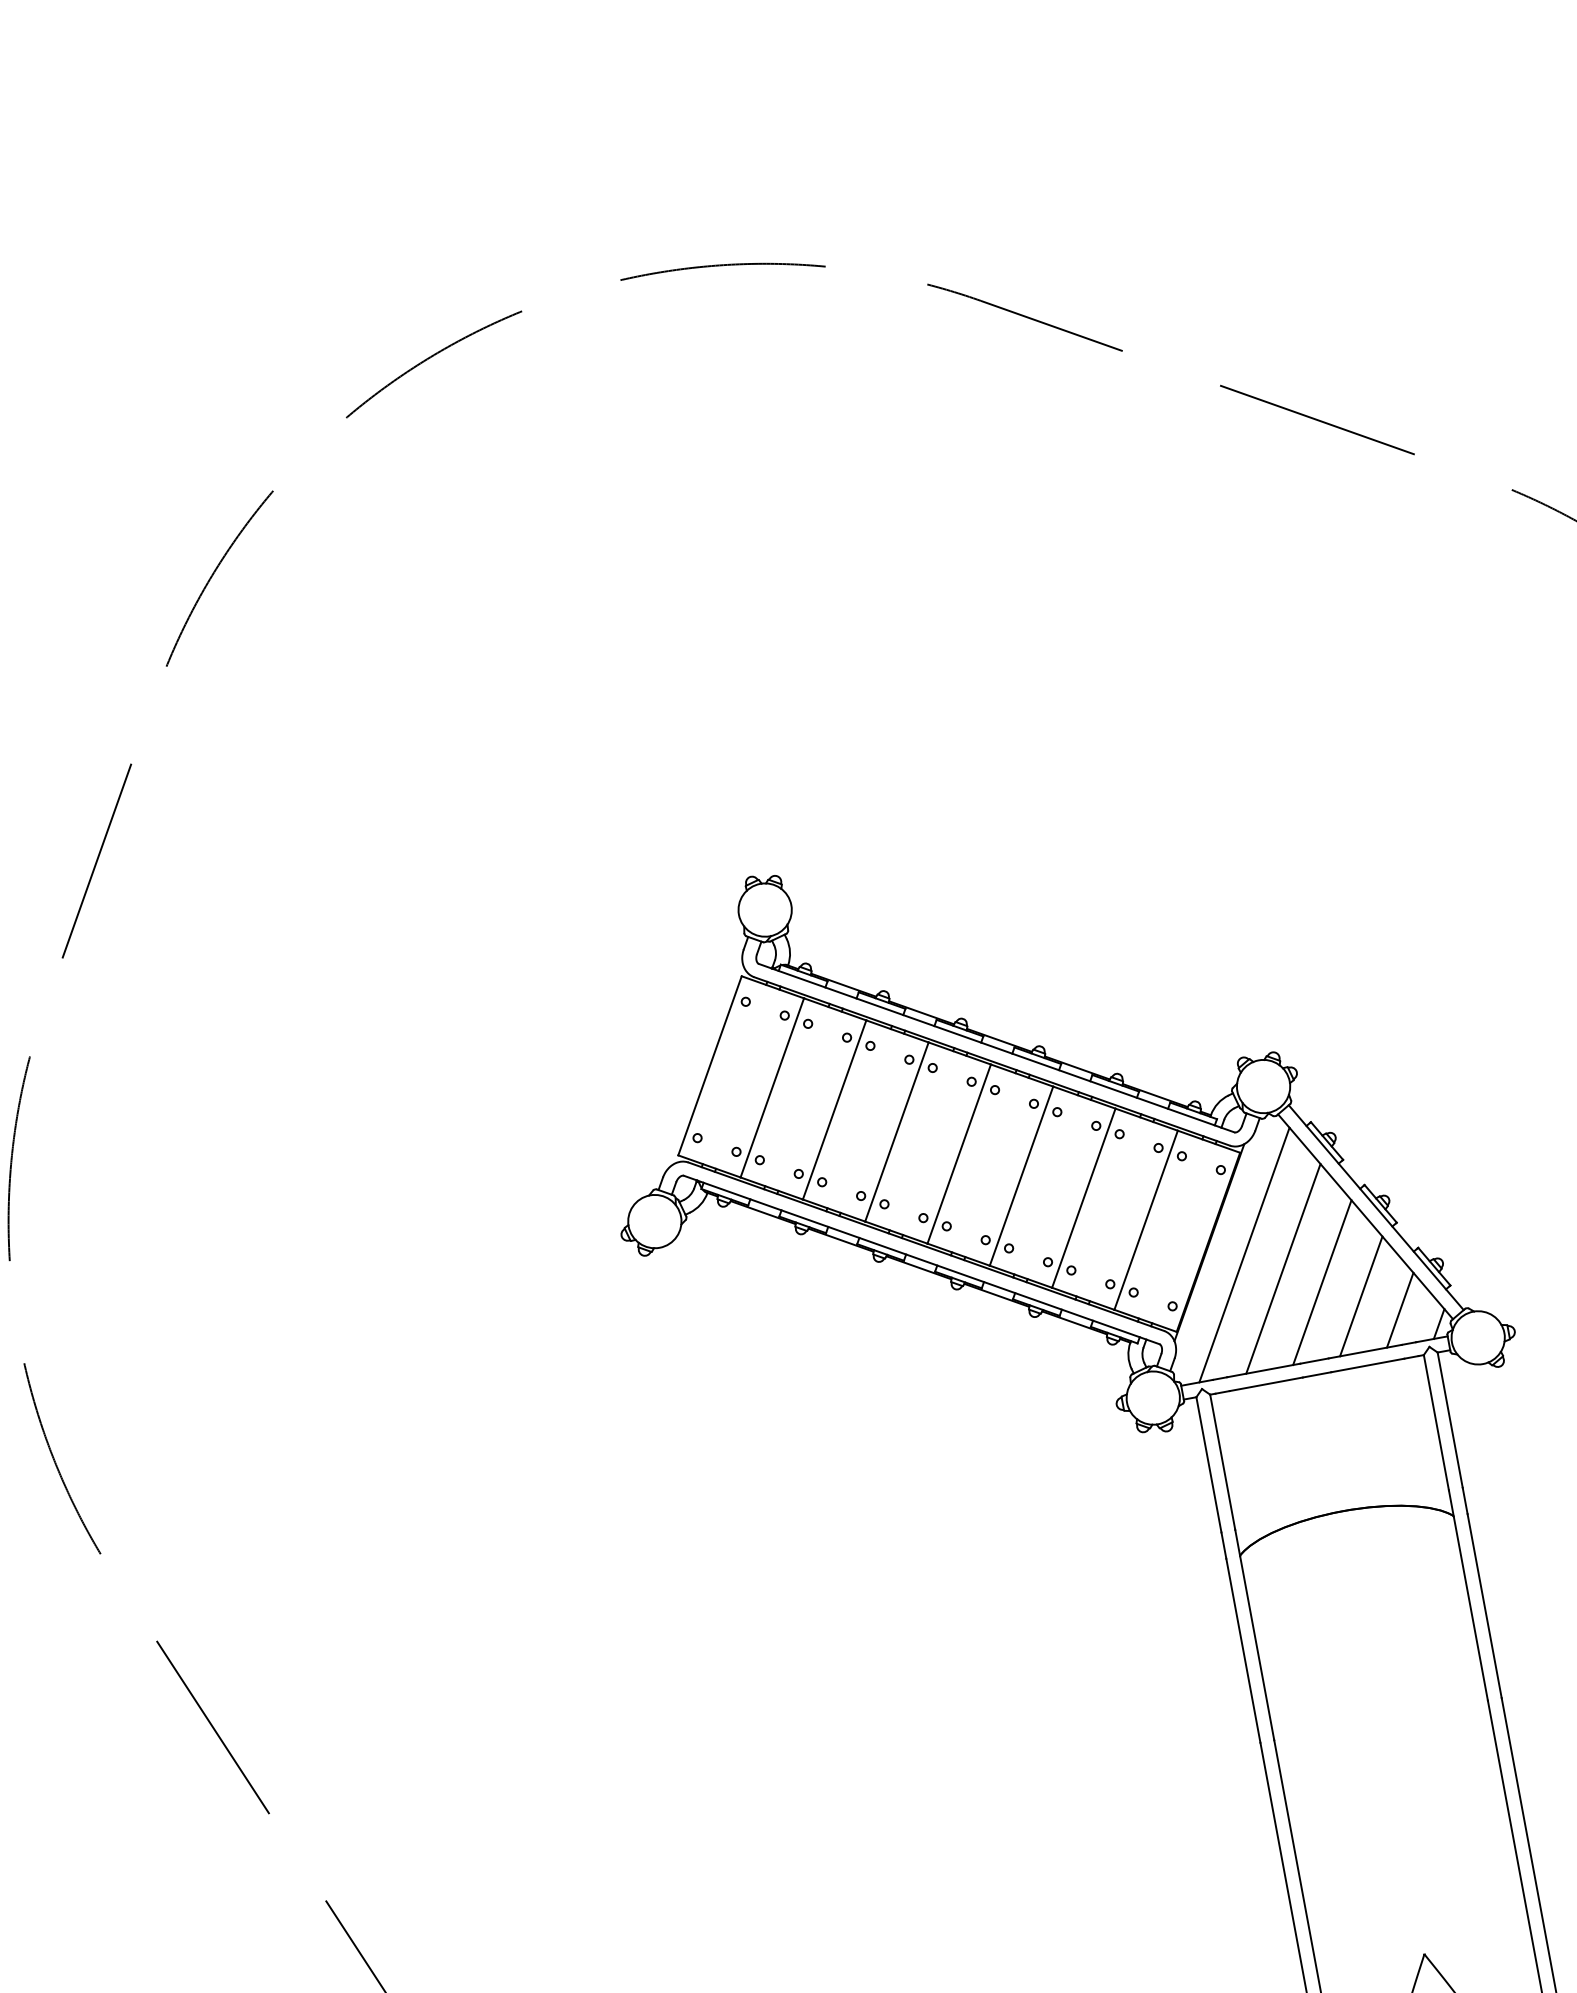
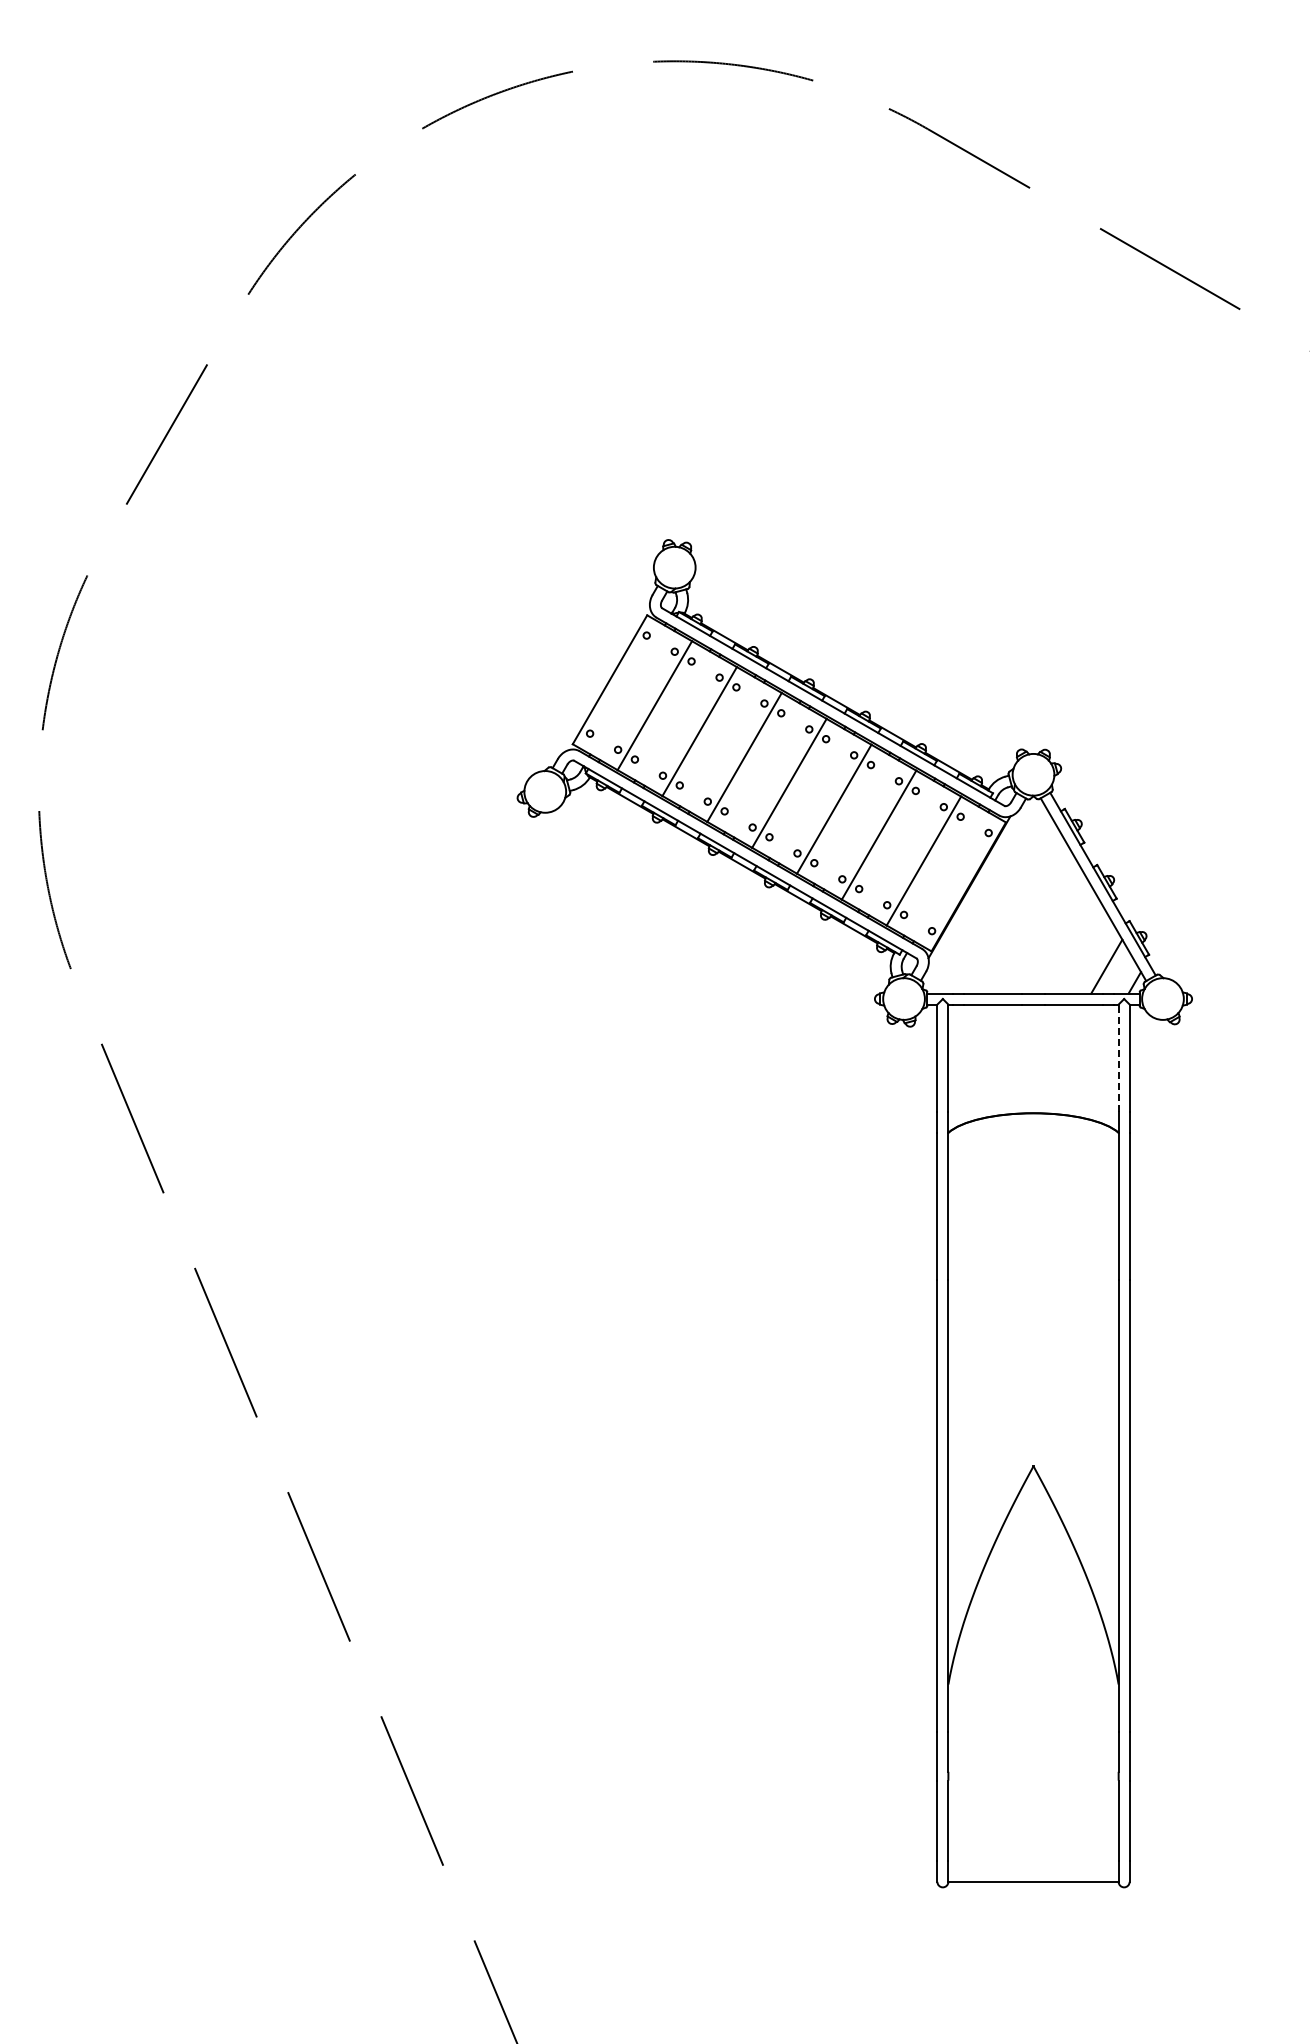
line: (1244, 1254) -> (994, 901), removed
line: (1282, 1268) -> (1022, 917), removed
line: (1321, 1281) -> (1050, 933), removed
line: (1360, 1296) -> (1078, 950), removed
line: (1436, 1422) -> (1118, 1058), solid -> dashed

